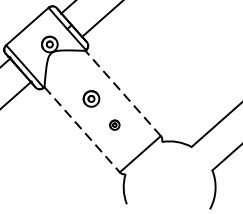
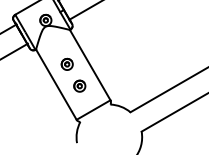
line: (123, 93) -> (90, 65), dashed -> solid
part: (114, 124) -> (79, 85), size x1.67
line: (82, 129) -> (56, 84), dashed -> solid

